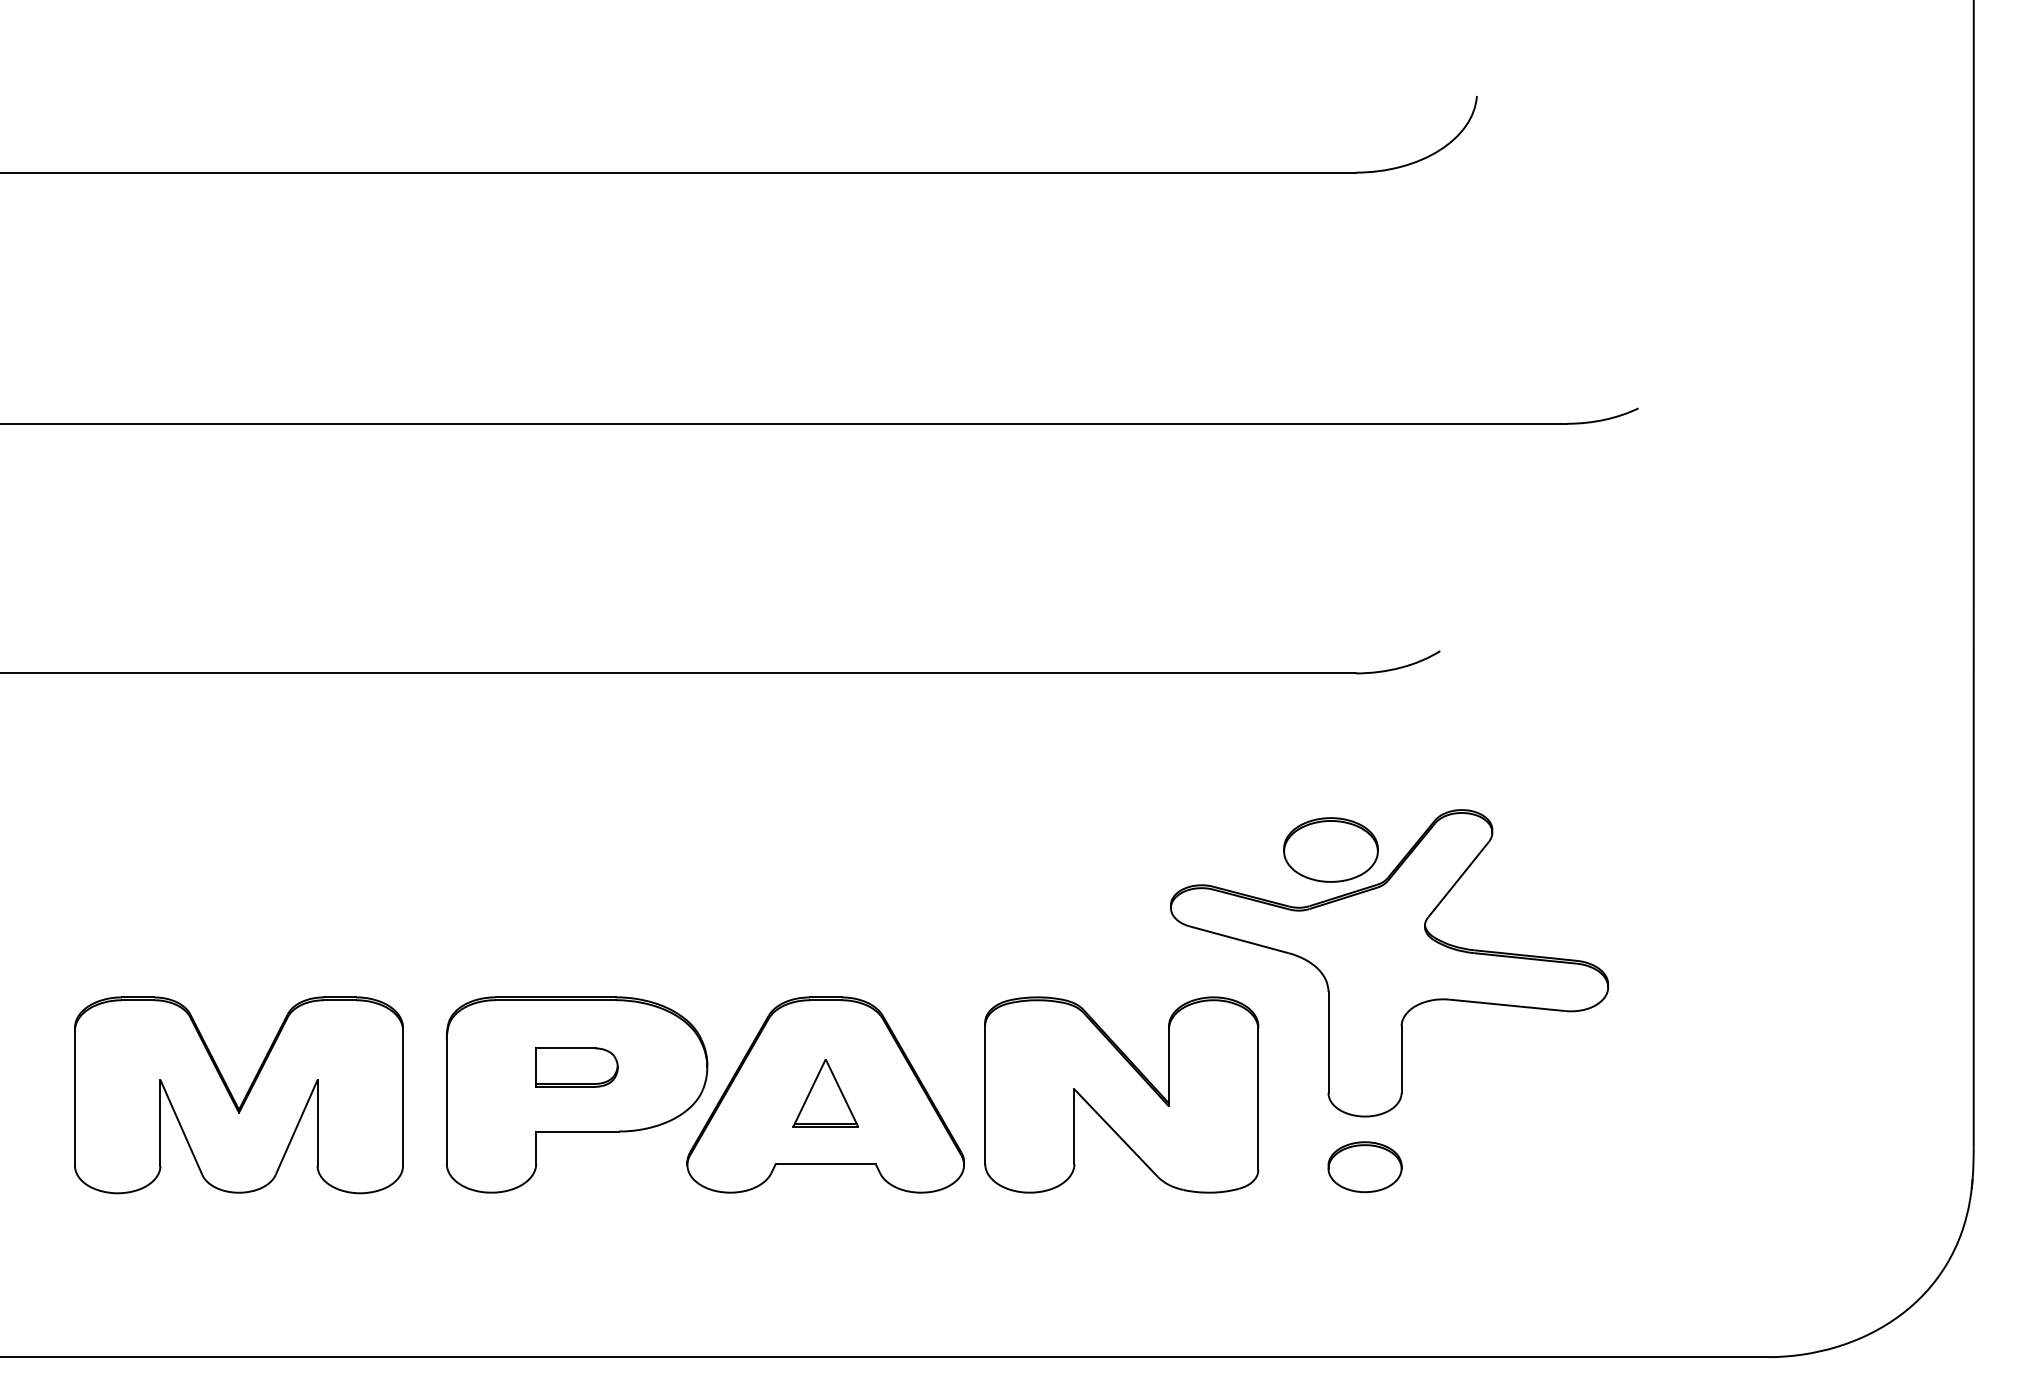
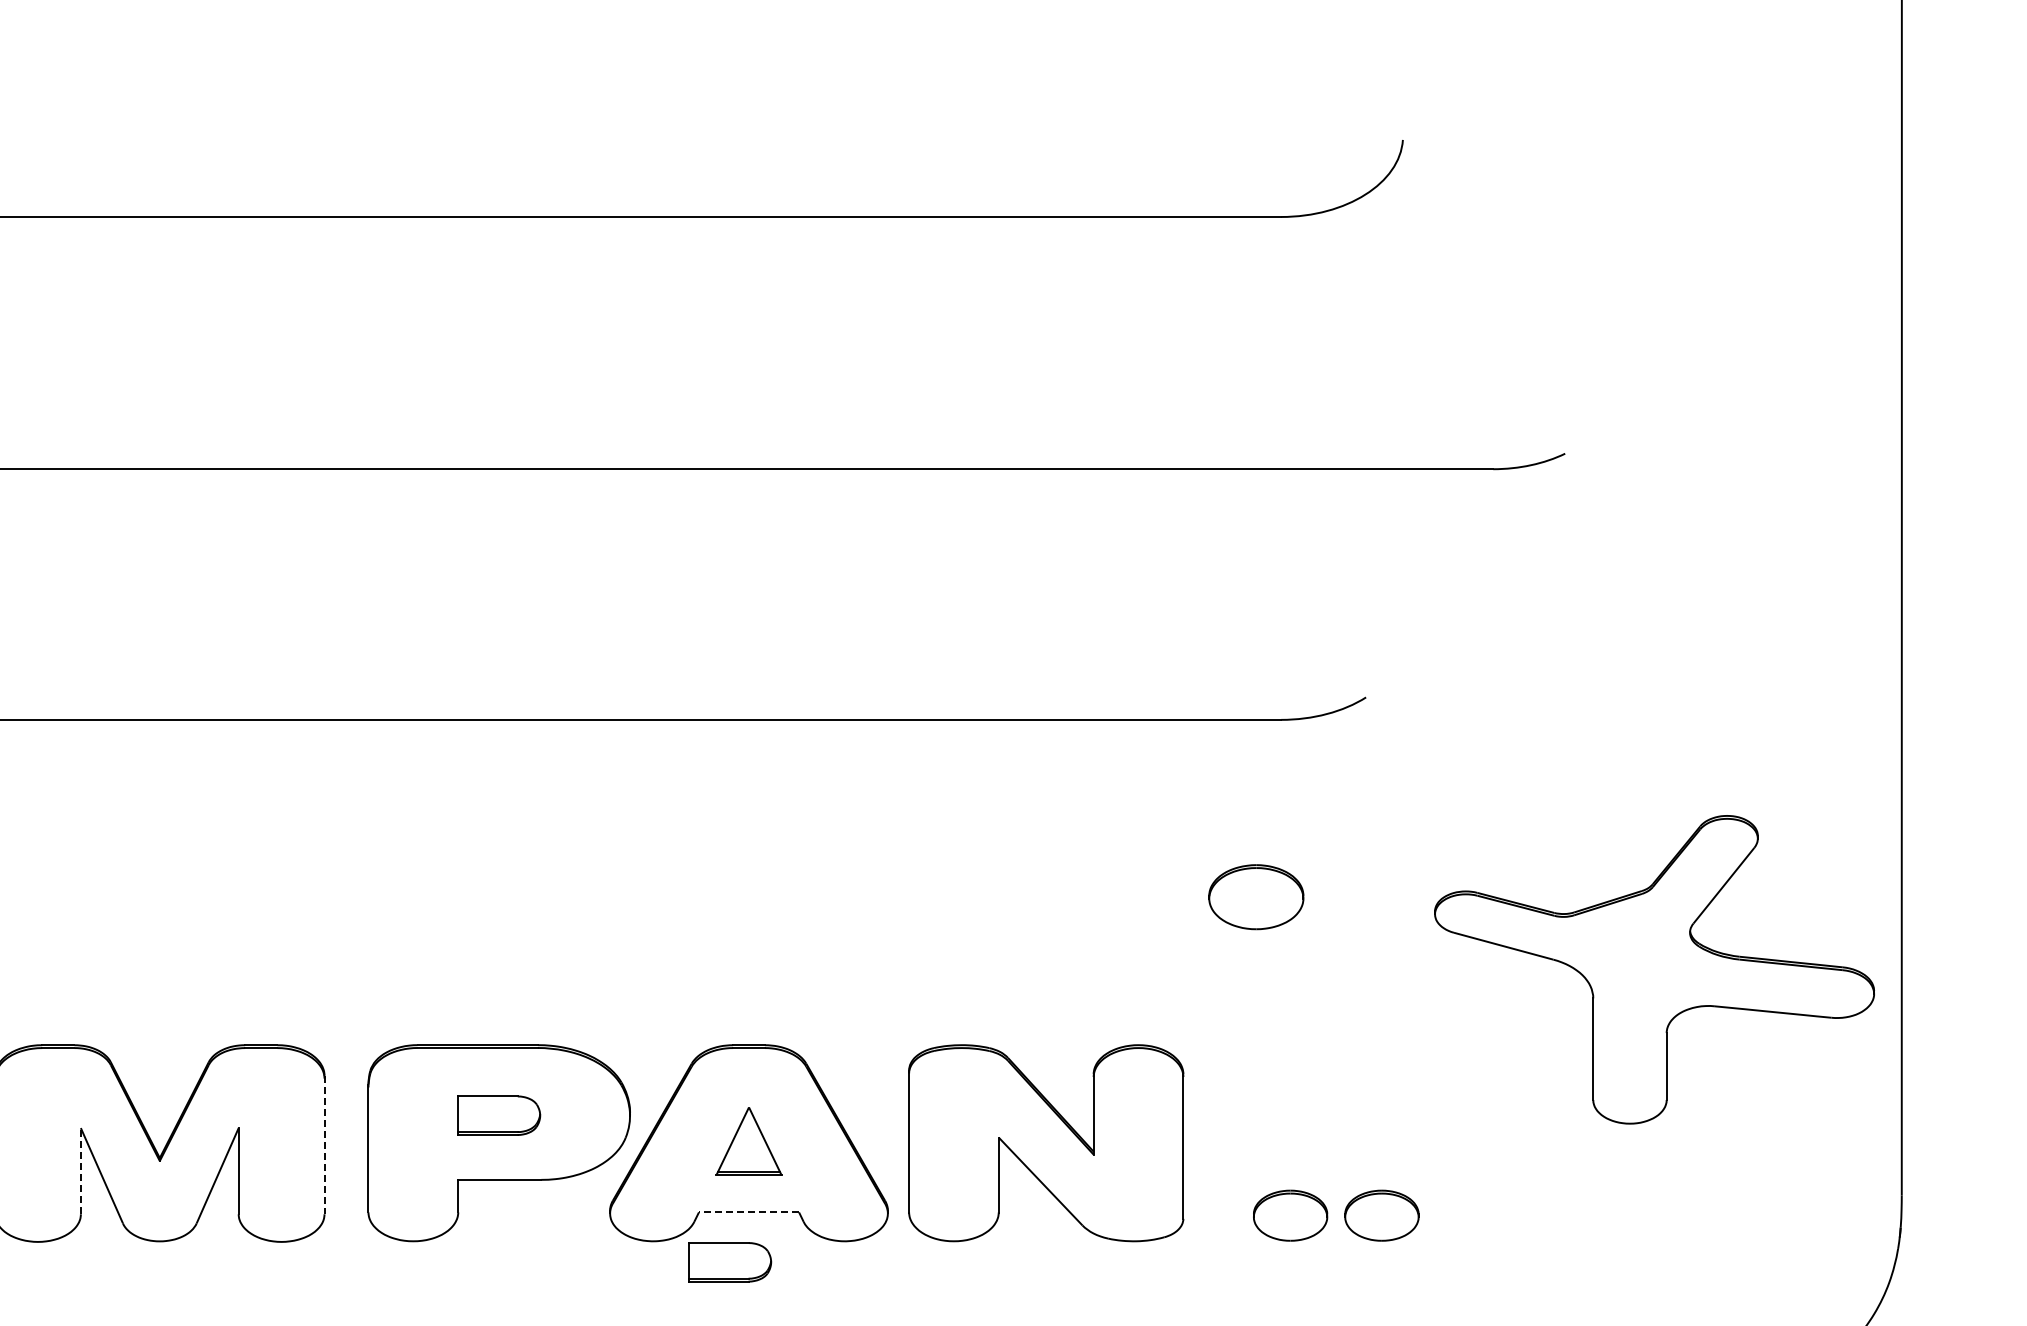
part: (1389, 963) -> (1654, 969), moved
line: (403, 1097) -> (324, 1145), solid -> dashed
line: (160, 1122) -> (80, 1170), solid -> dashed
line: (825, 1163) -> (748, 1212), solid -> dashed
part: (1455, 1167) -> (1381, 1216), added
part: (806, 1213) -> (729, 1262), added

